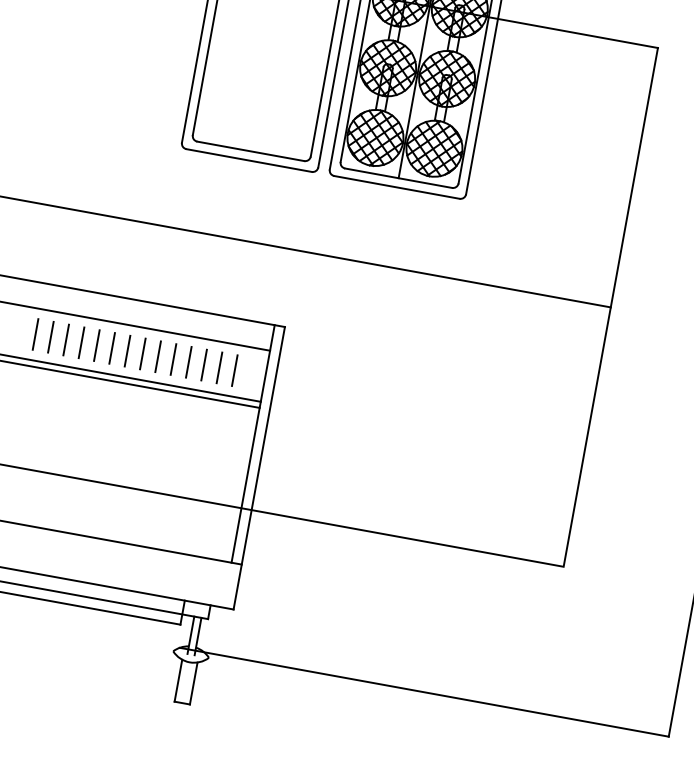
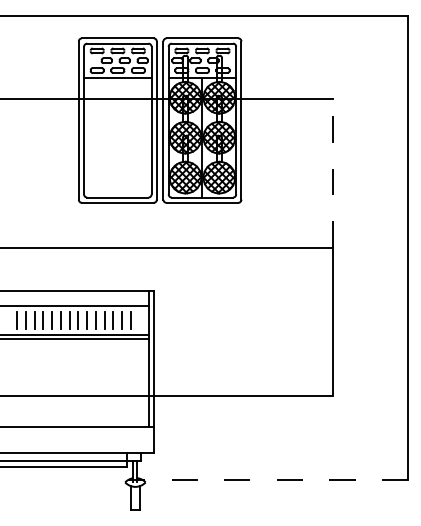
line: (635, 177) -> (333, 173), solid -> dashed
line: (424, 691) -> (268, 479), solid -> dashed

